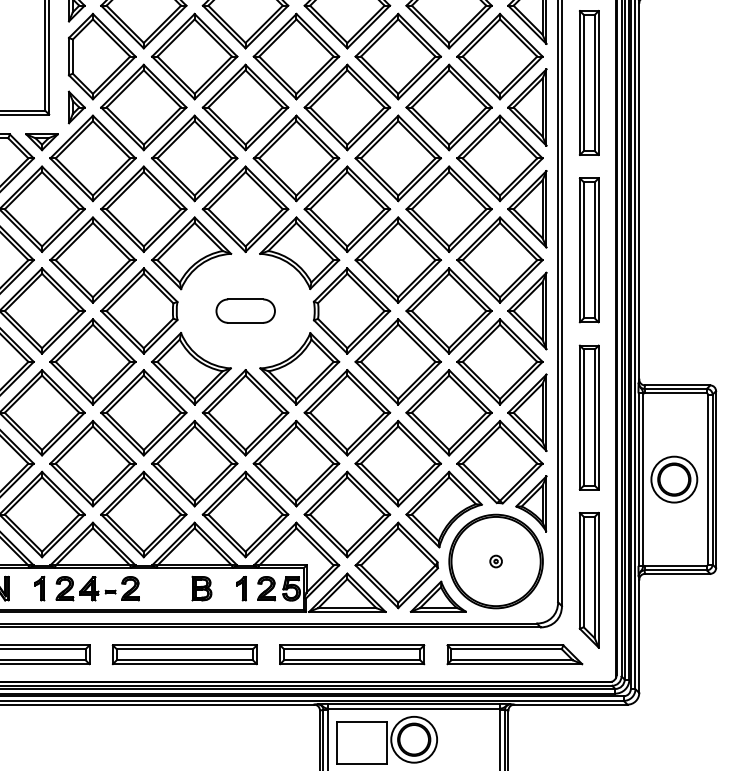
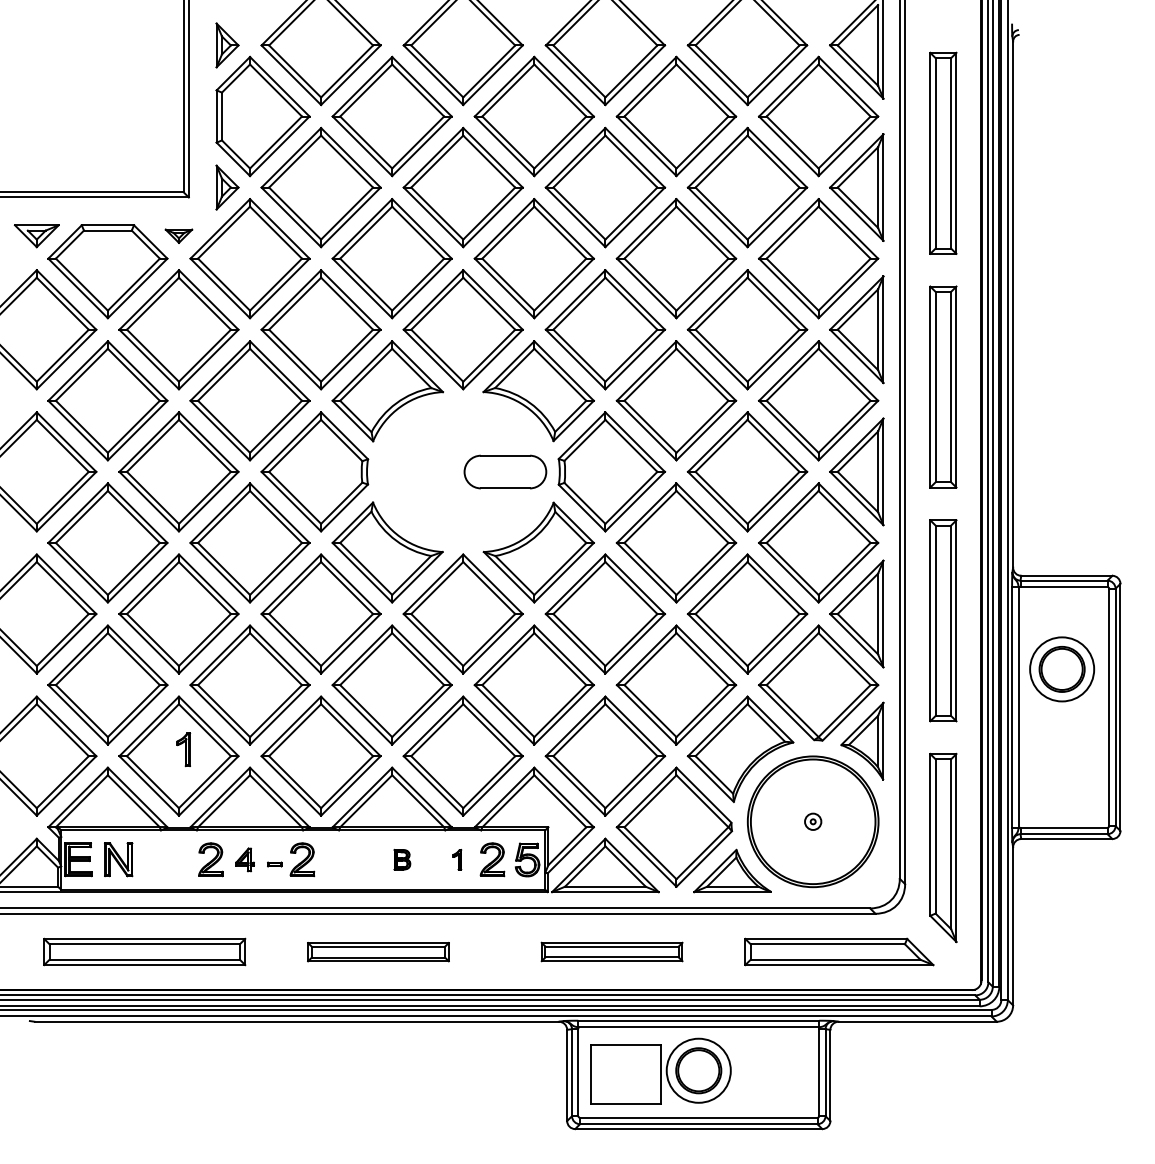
part: (41, 142) -> (178, 236), size x0.6
part: (245, 310) -> (505, 471), moved
part: (674, 479) -> (1062, 669), moved
part: (39, 588) -> (183, 749), moved
part: (88, 588) -> (244, 859), size x0.7
part: (202, 588) -> (402, 859), size x0.6
part: (241, 588) -> (457, 859), size x0.6
part: (351, 654) -> (611, 951), size x0.7
part: (184, 655) -> (378, 952), size x0.7

